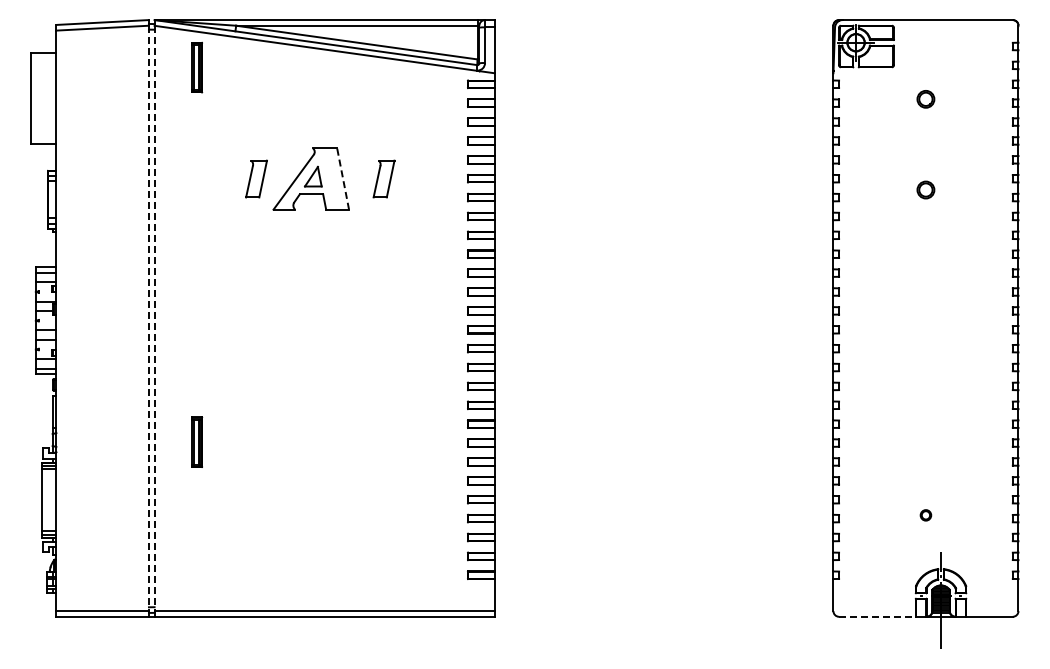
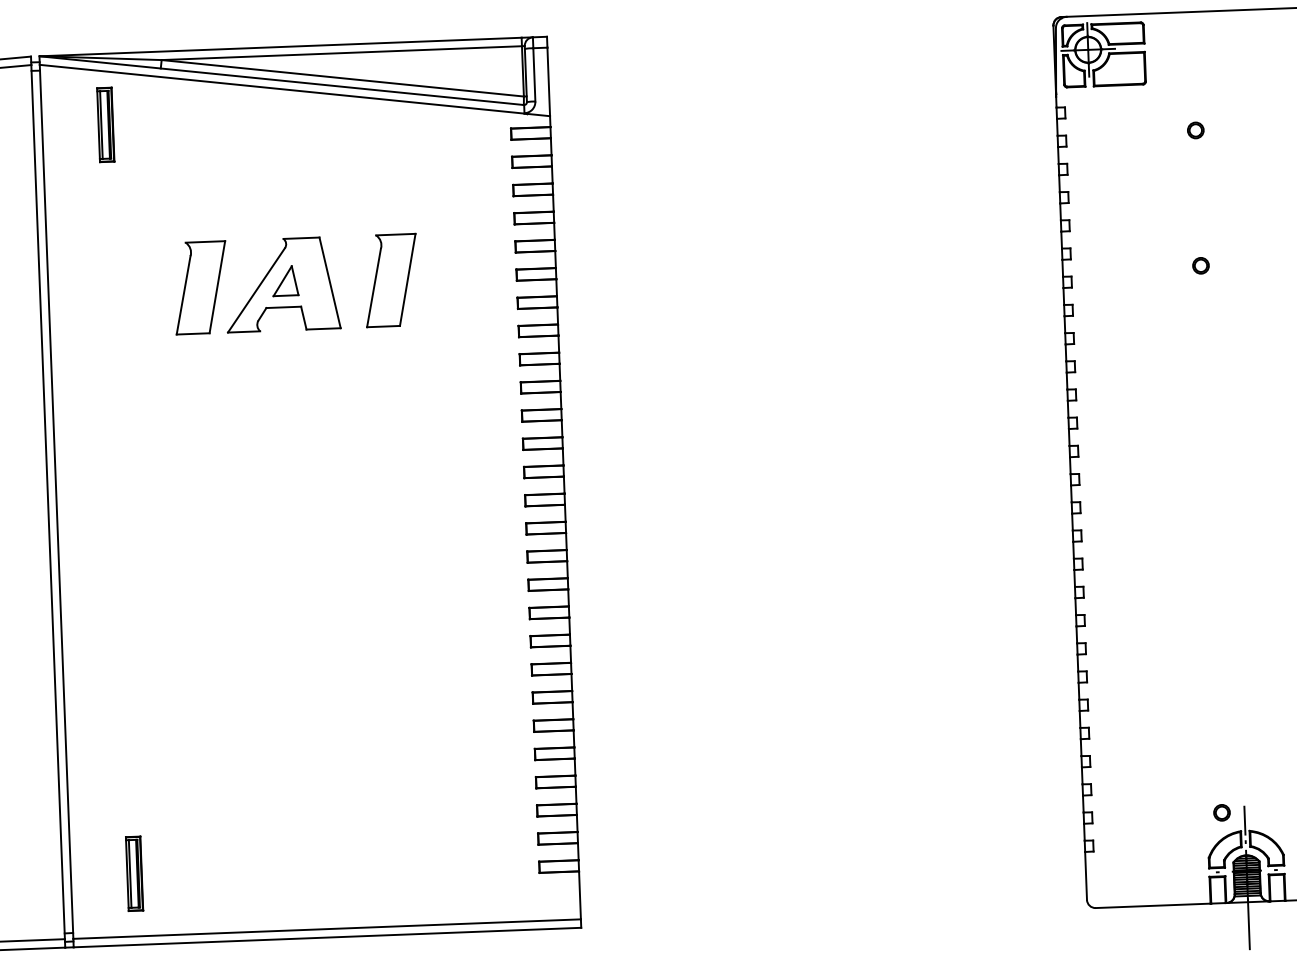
part: (925, 99) -> (1195, 130), size x0.62
part: (256, 178) -> (200, 287), size x1.67
line: (343, 178) -> (330, 282), dashed -> solid
part: (383, 178) -> (390, 279), size x1.67
part: (925, 189) -> (1200, 265), size x0.62
line: (148, 318) -> (47, 502), dashed -> solid
line: (154, 318) -> (56, 501), dashed -> solid
part: (197, 441) -> (134, 872), moved
part: (925, 515) -> (1221, 813), moved
line: (878, 616) -> (1154, 905), dashed -> solid

